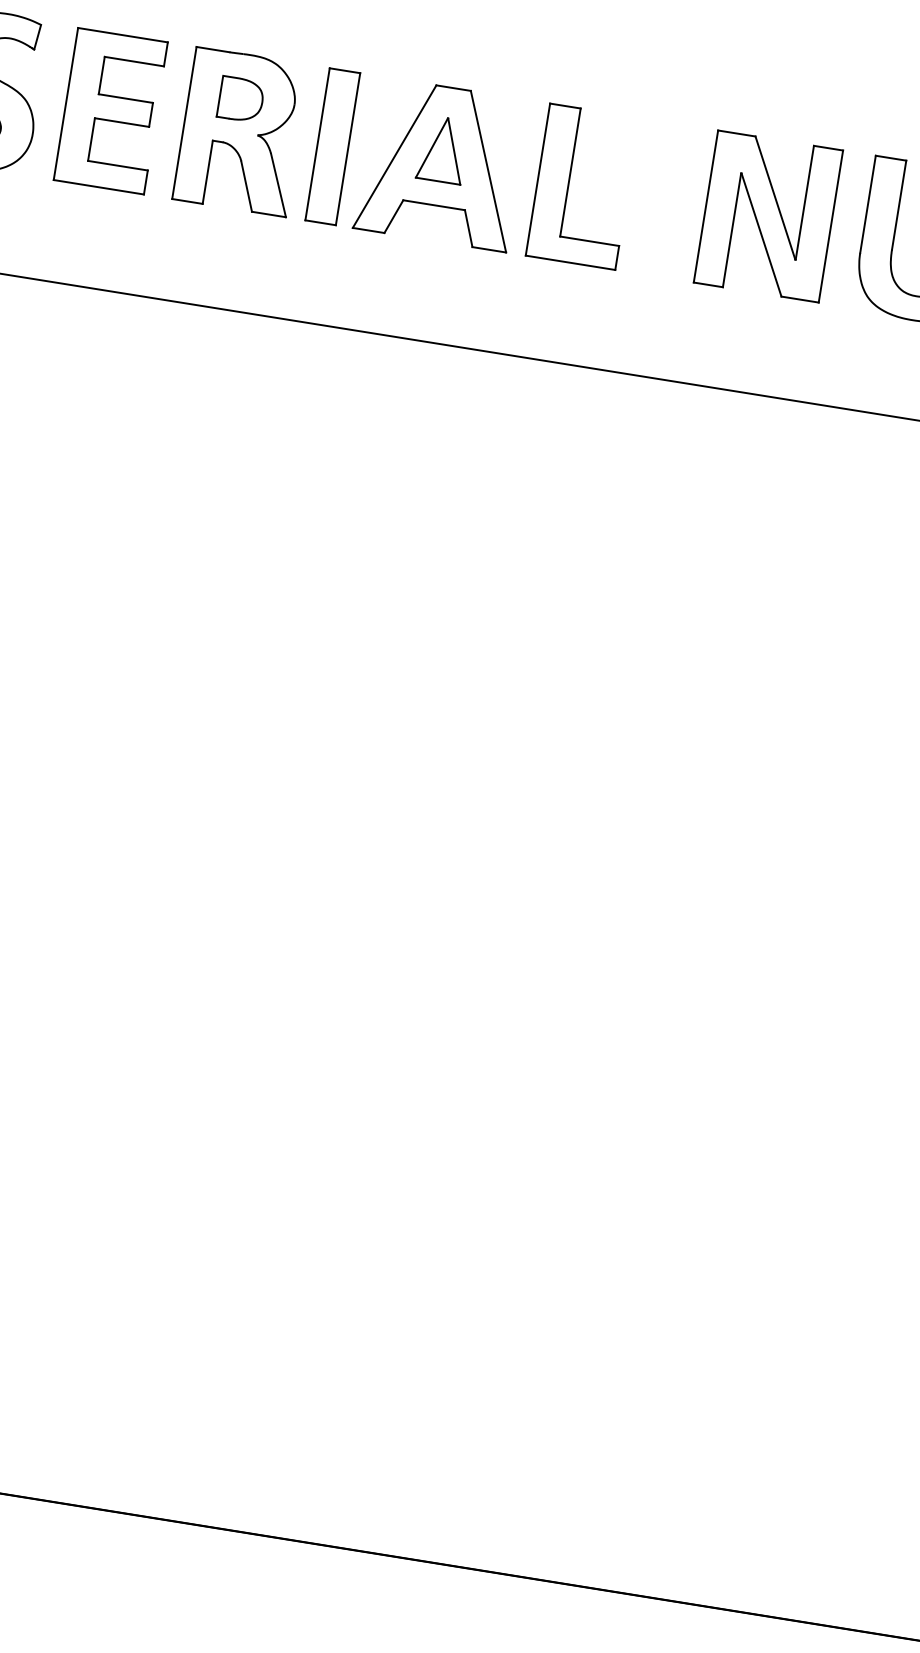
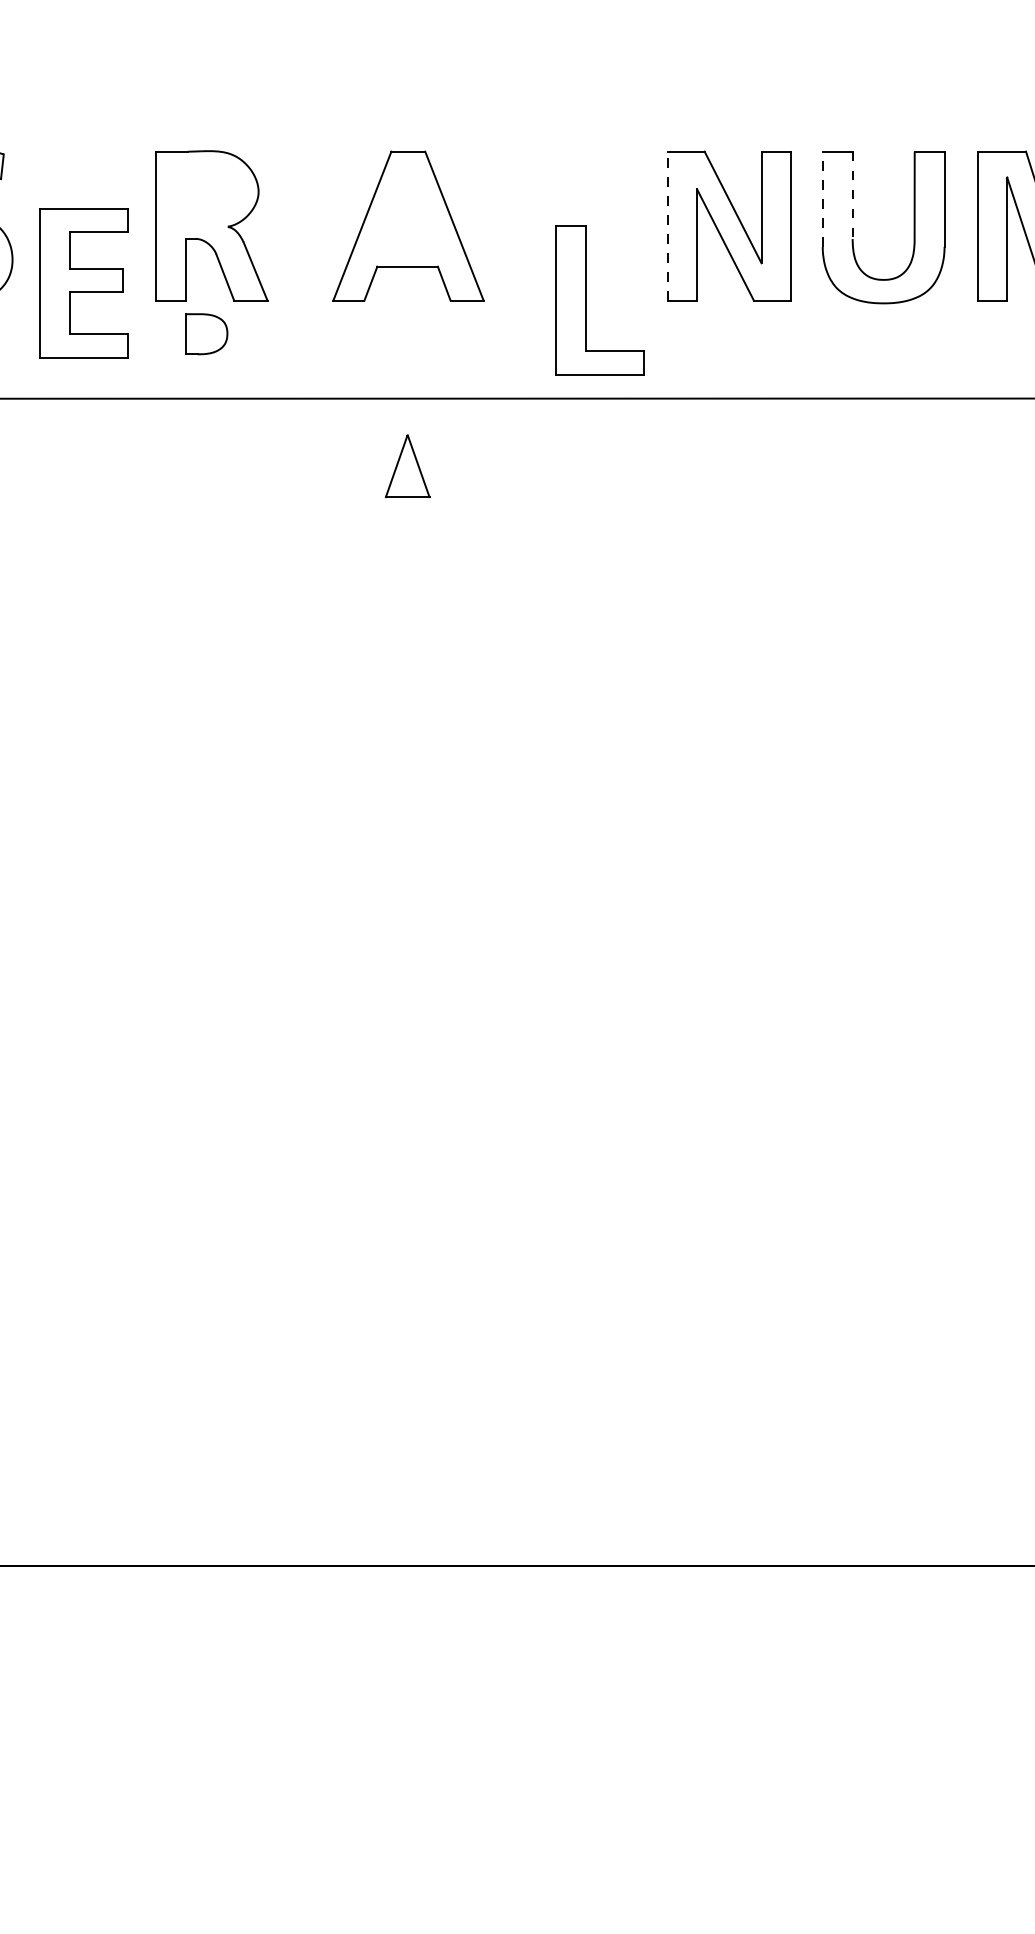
part: (240, 99) -> (206, 334), moved
part: (110, 111) -> (83, 283), moved
part: (332, 146) -> (301, 226), removed
part: (442, 150) -> (407, 466), moved
part: (568, 184) -> (586, 300), moved
line: (867, 204) -> (822, 199), solid -> dashed
line: (898, 205) -> (852, 195), solid -> dashed
line: (705, 206) -> (667, 226), solid -> dashed

